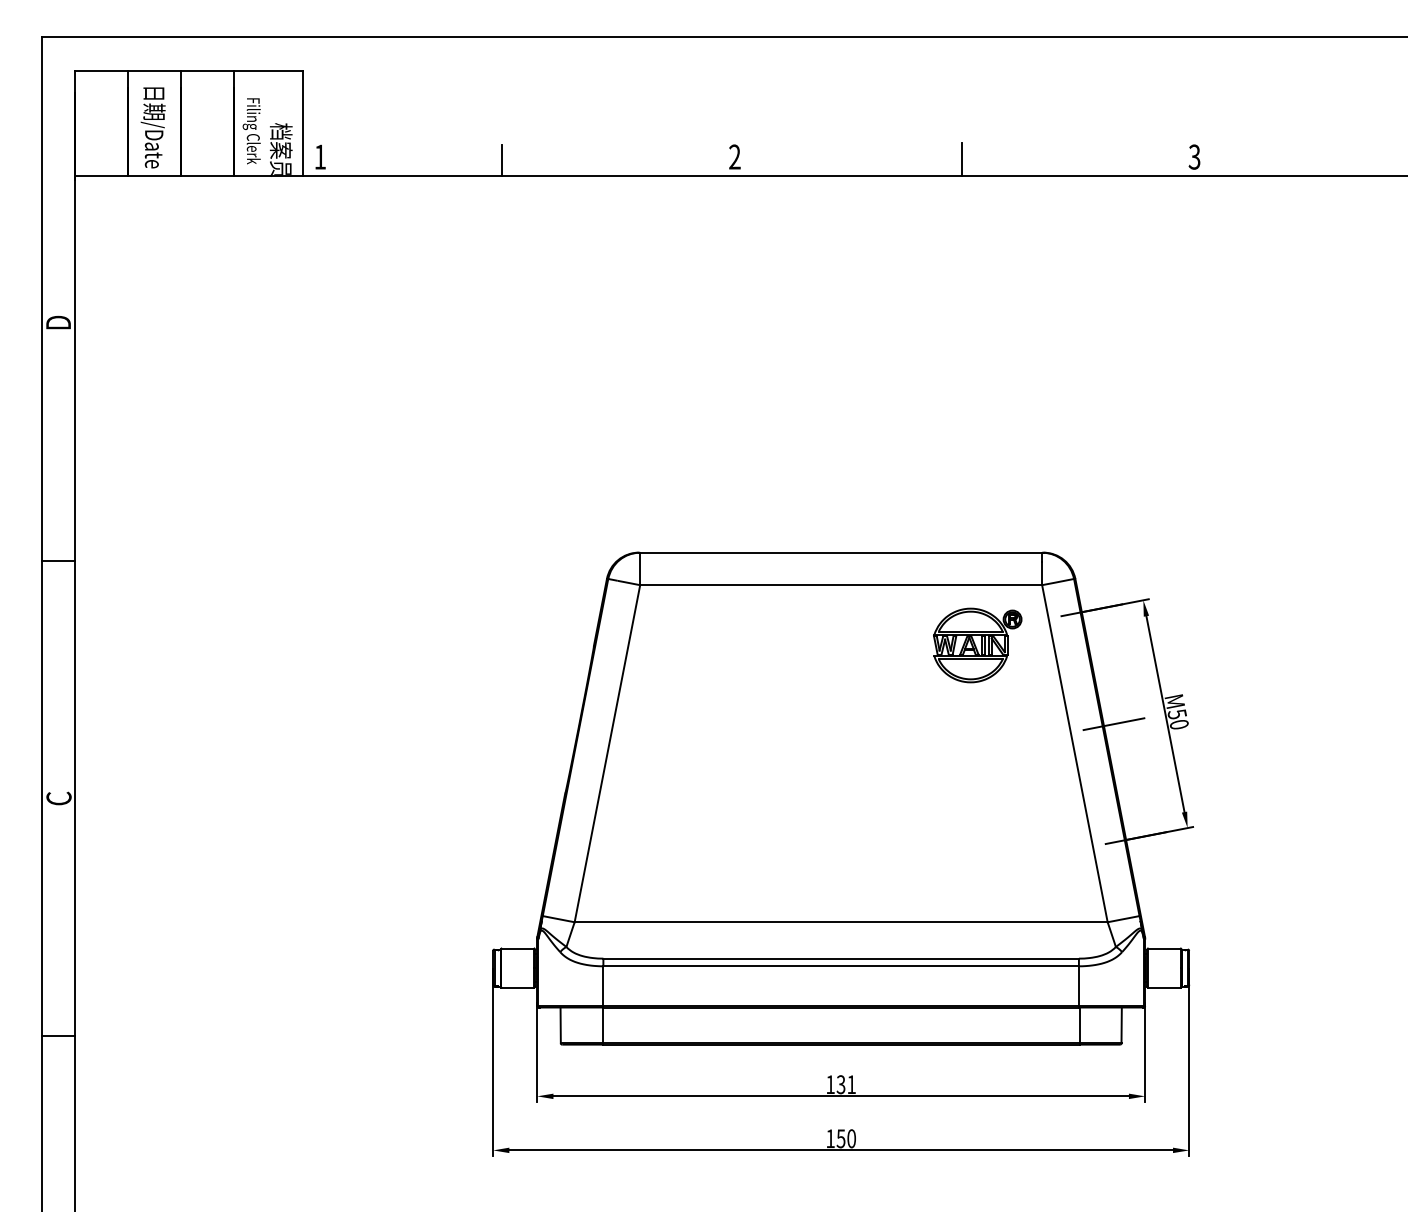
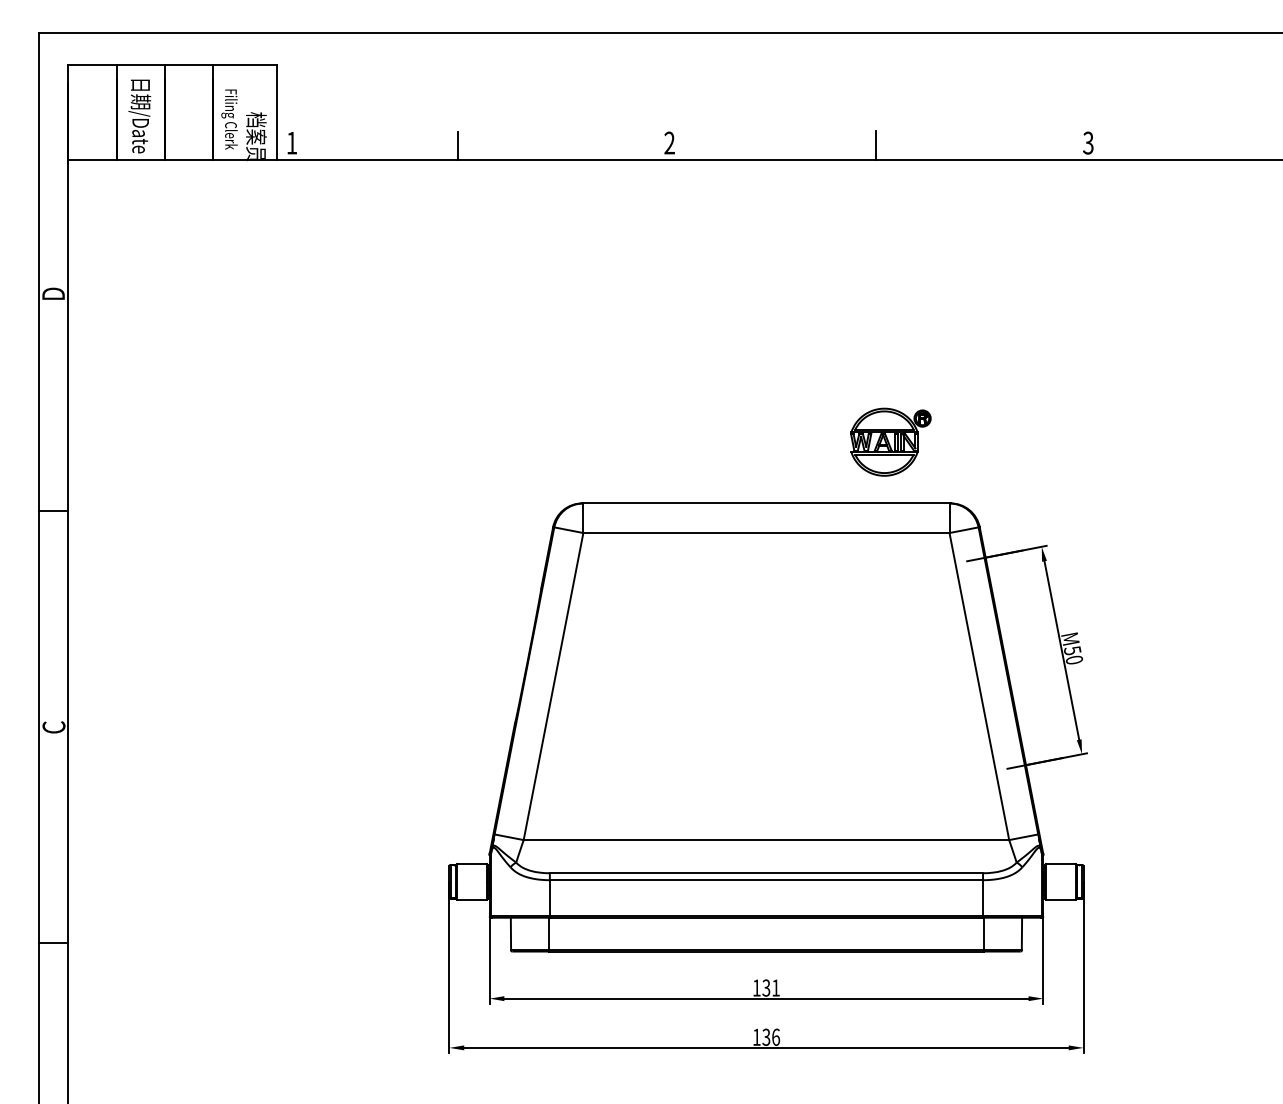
part: (977, 645) -> (890, 442), moved
line: (1113, 724) -> (1014, 659), removed
text: (846, 1138) -> (771, 1037), 150 -> 136

